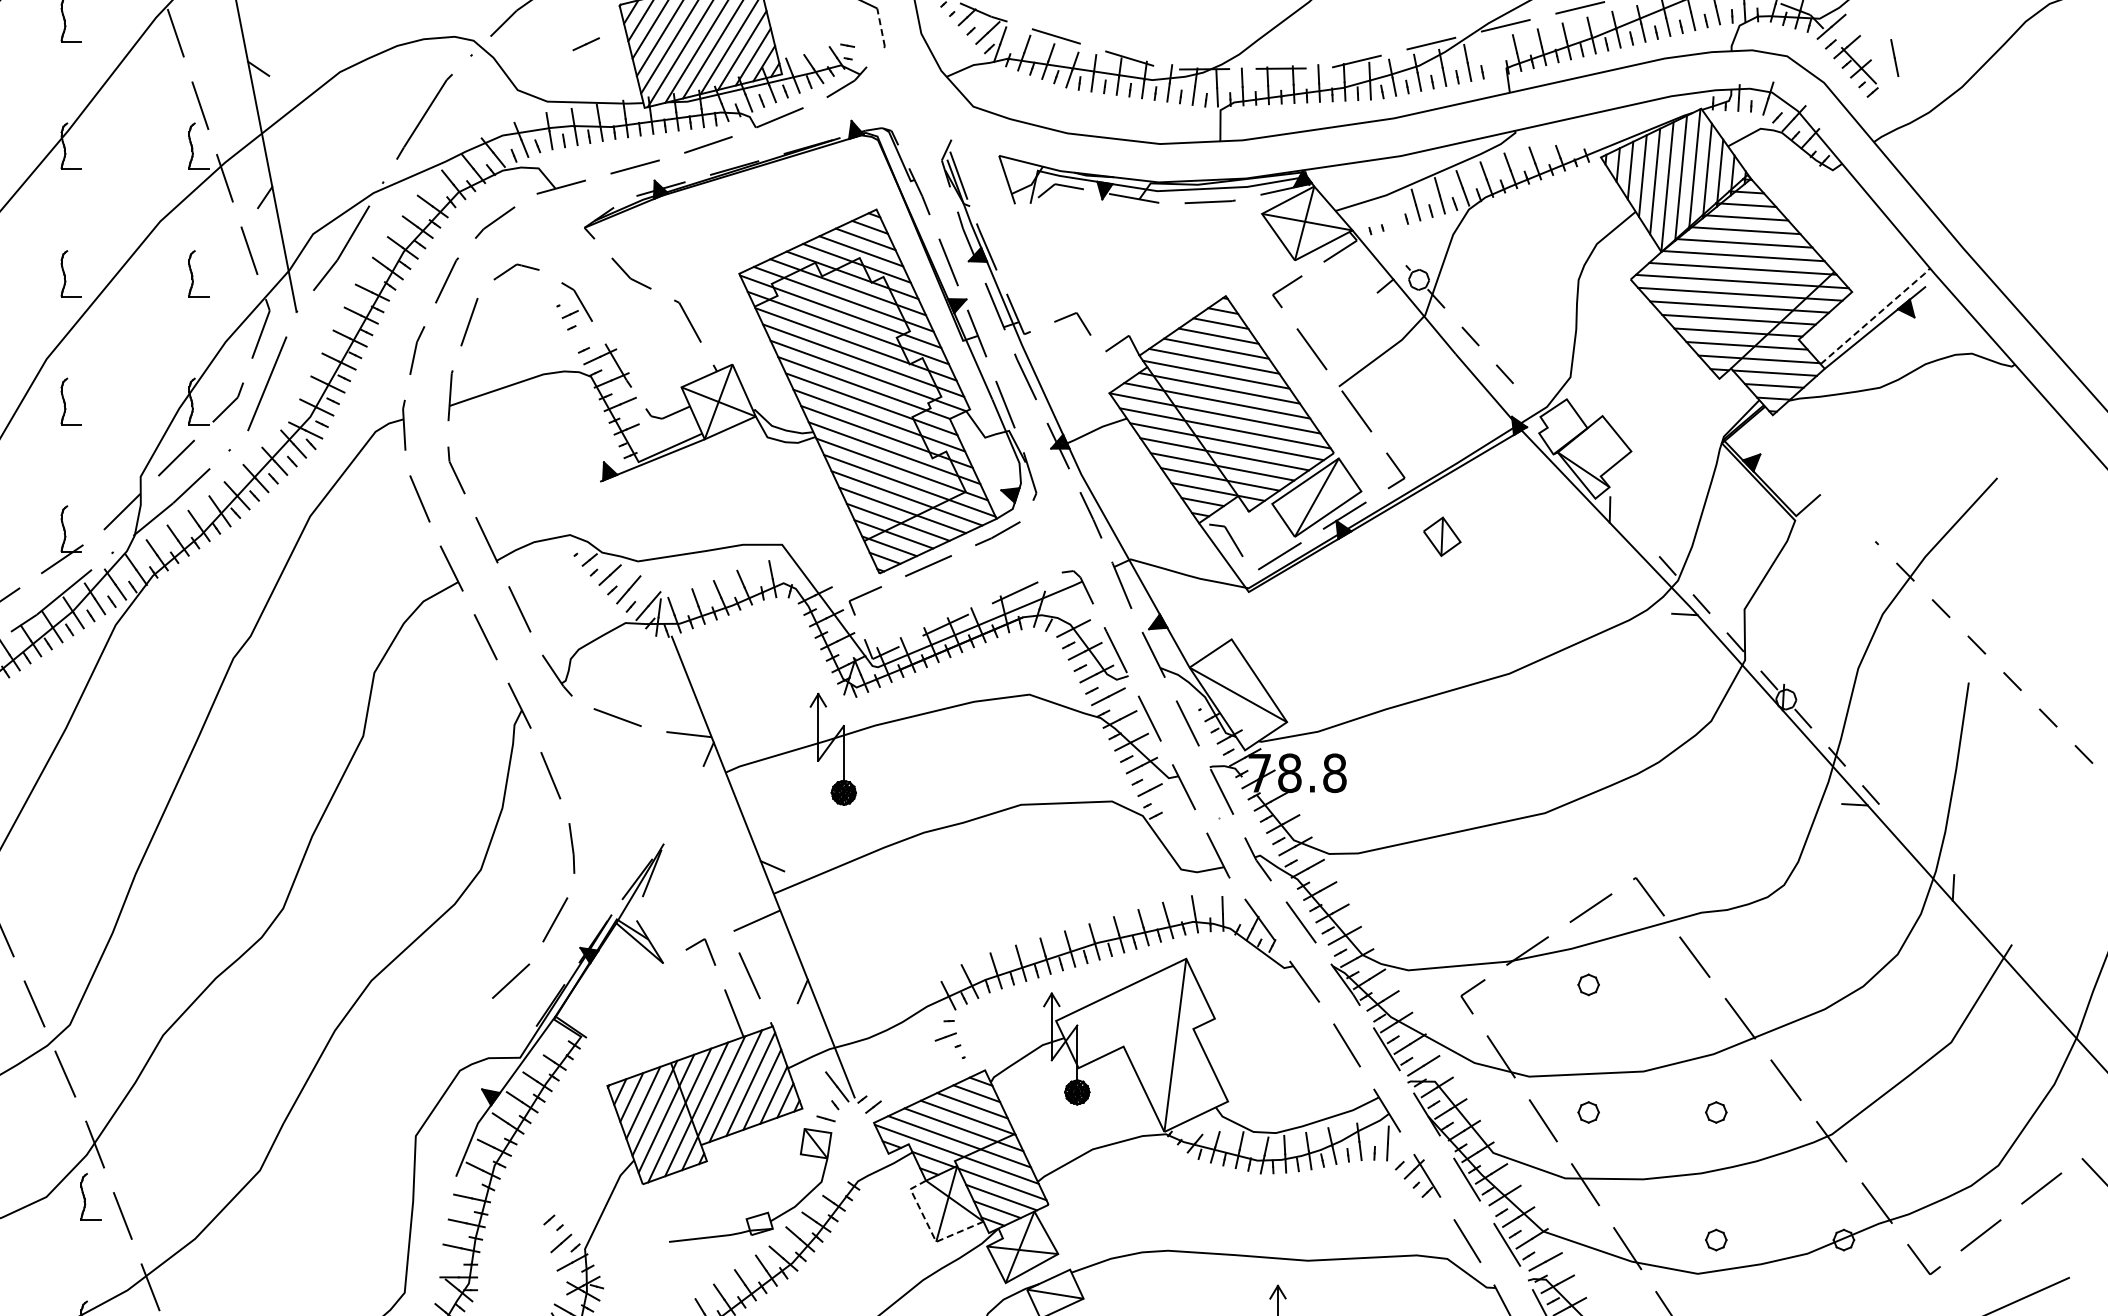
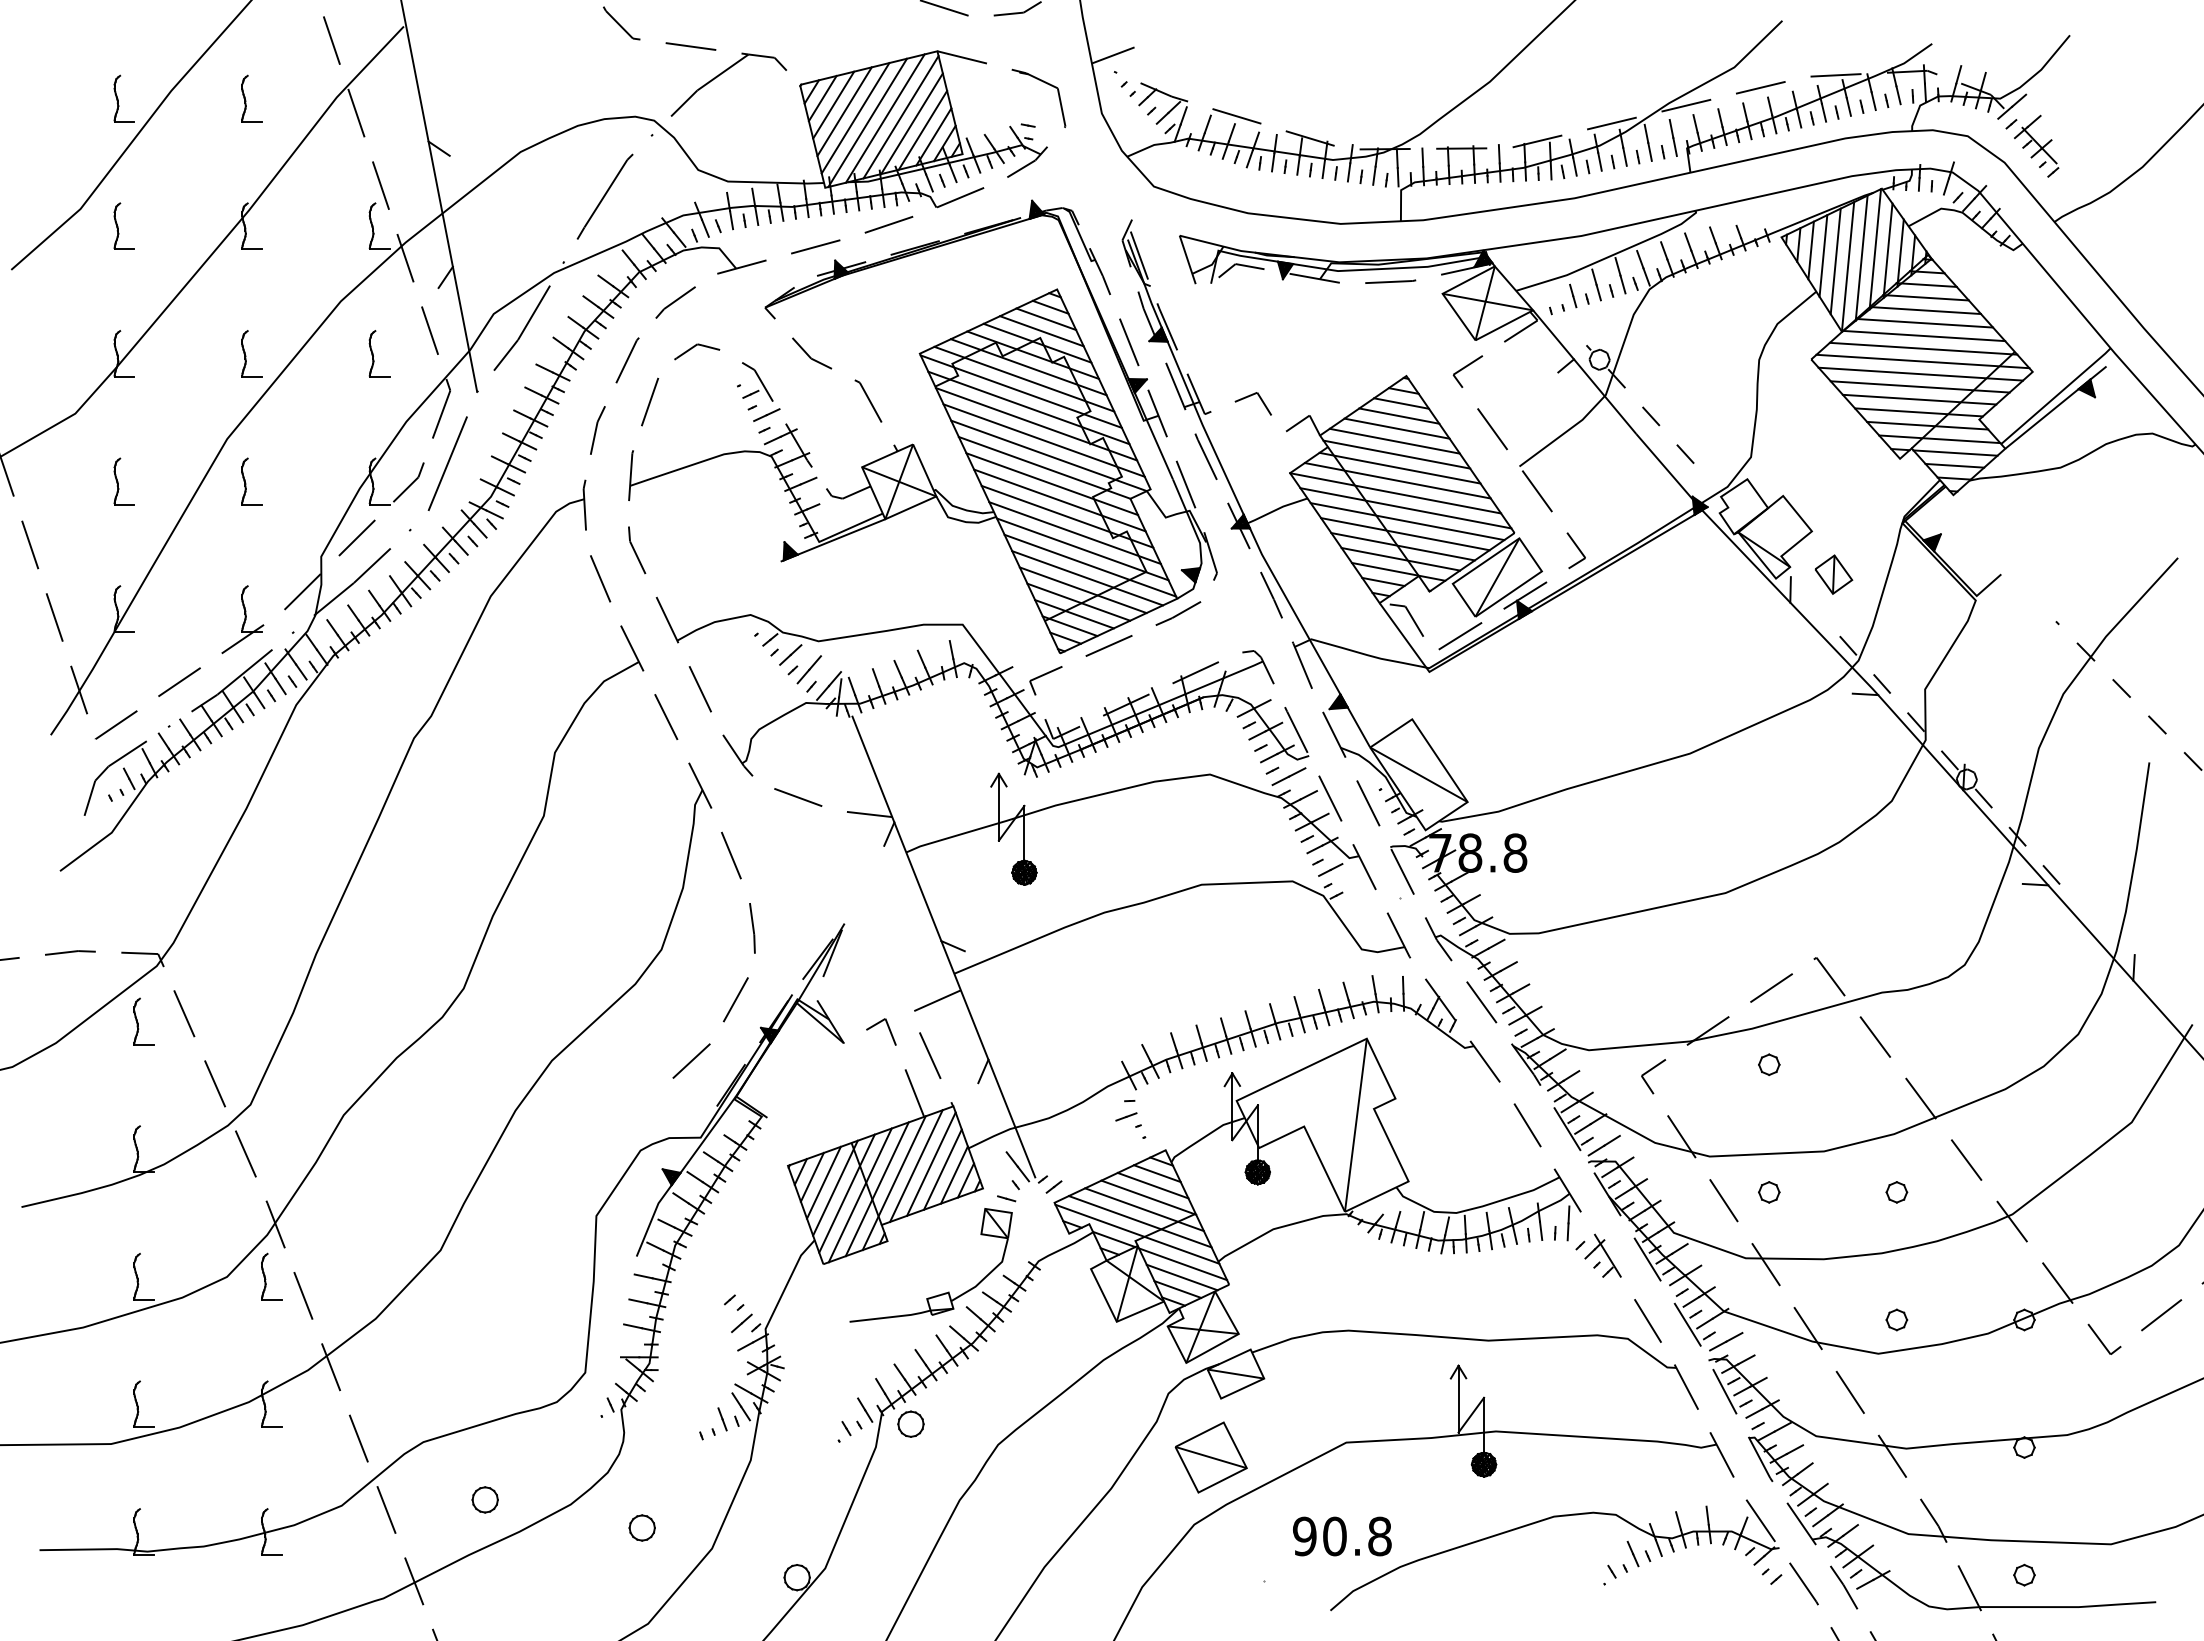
line: (880, 27) -> (1061, 107), dashed -> solid
line: (585, 43) -> (766, 414), moved
line: (1893, 57) -> (1672, 137), moved
line: (1392, 215) -> (1573, 295), added
line: (1876, 315) -> (2057, 395), dashed -> solid
part: (1441, 536) -> (1833, 574), moved
line: (930, 1231) -> (1111, 1311), dashed -> solid

